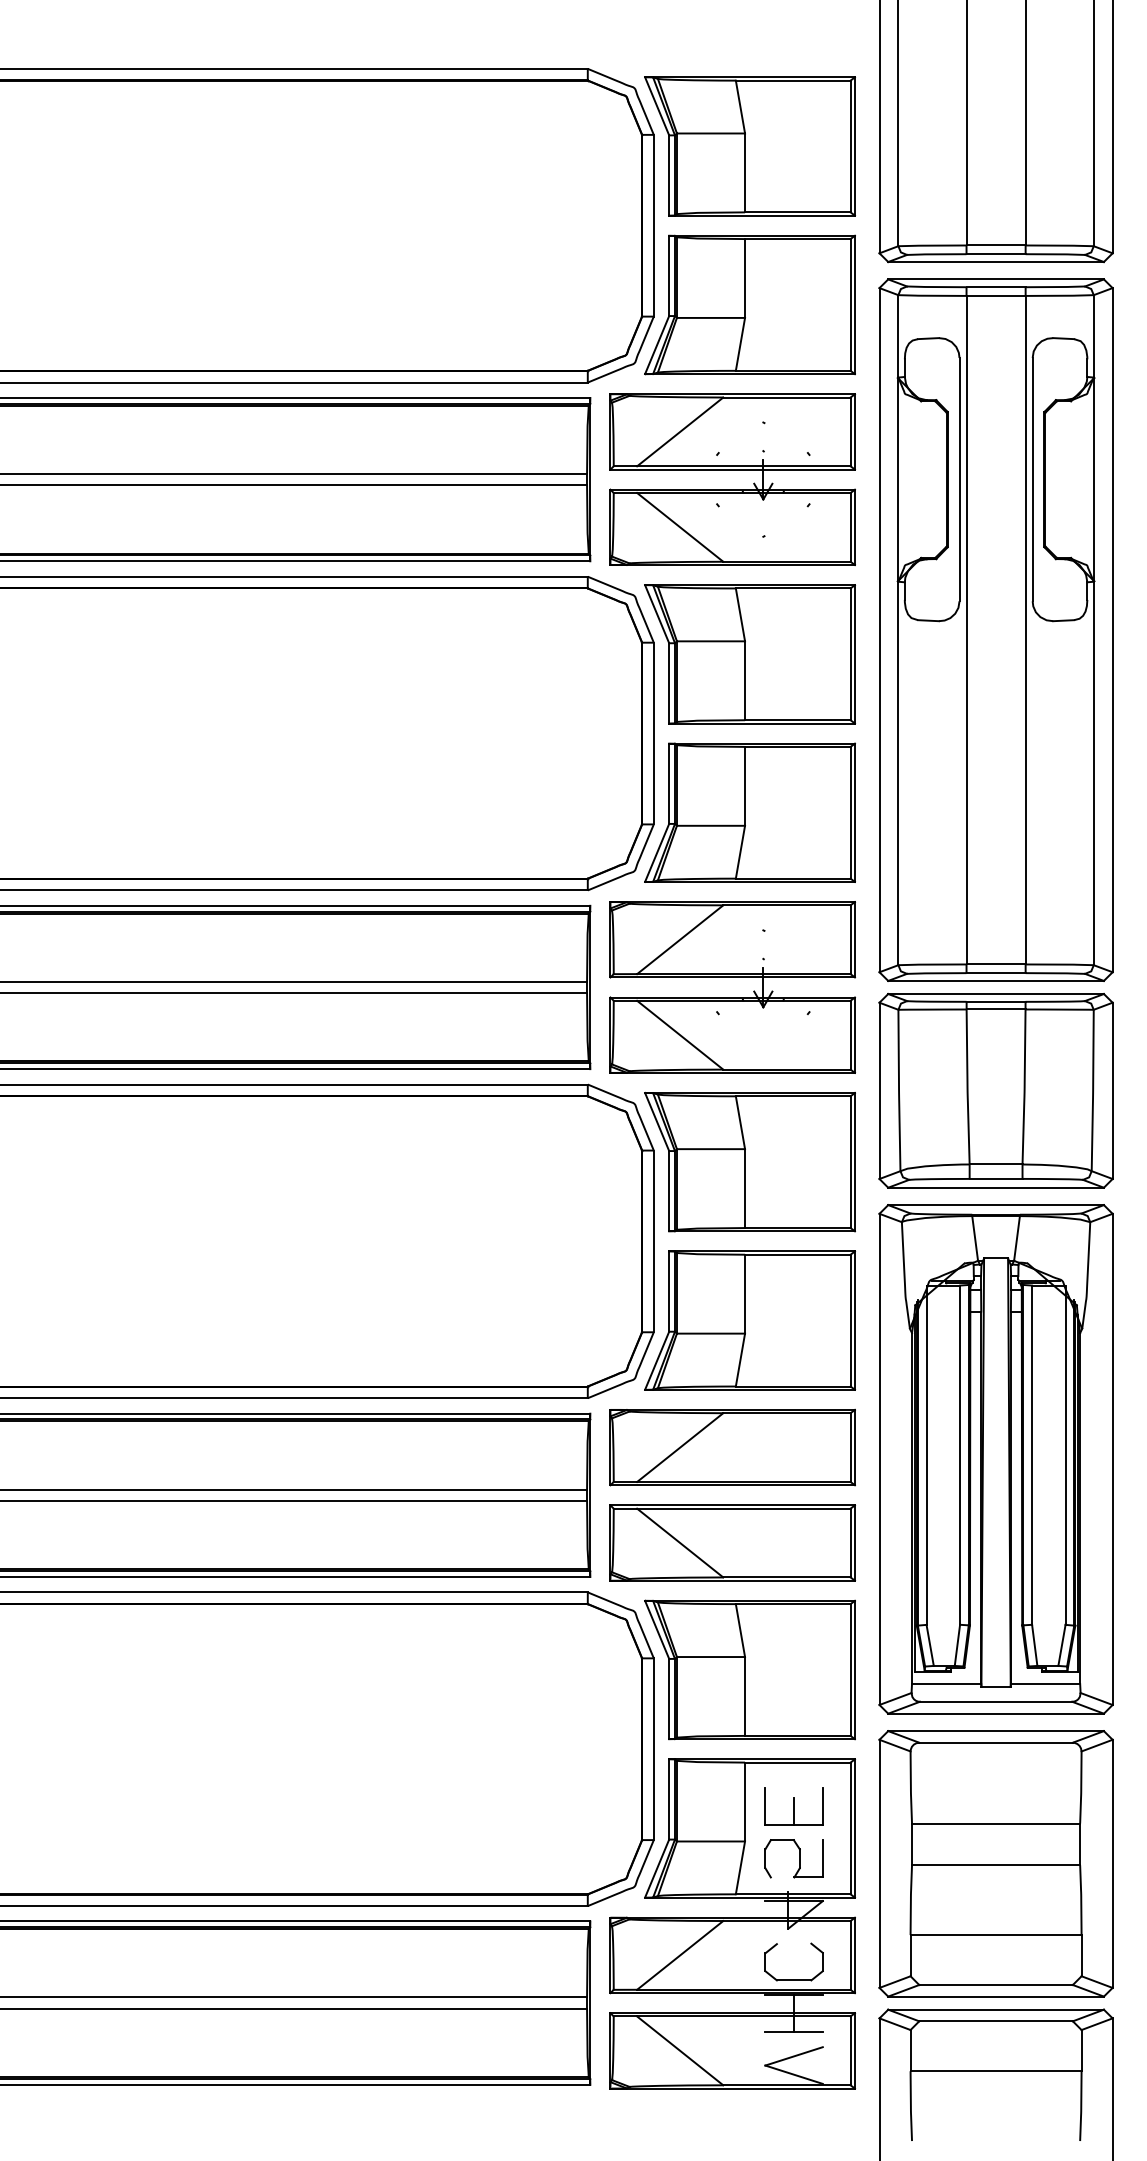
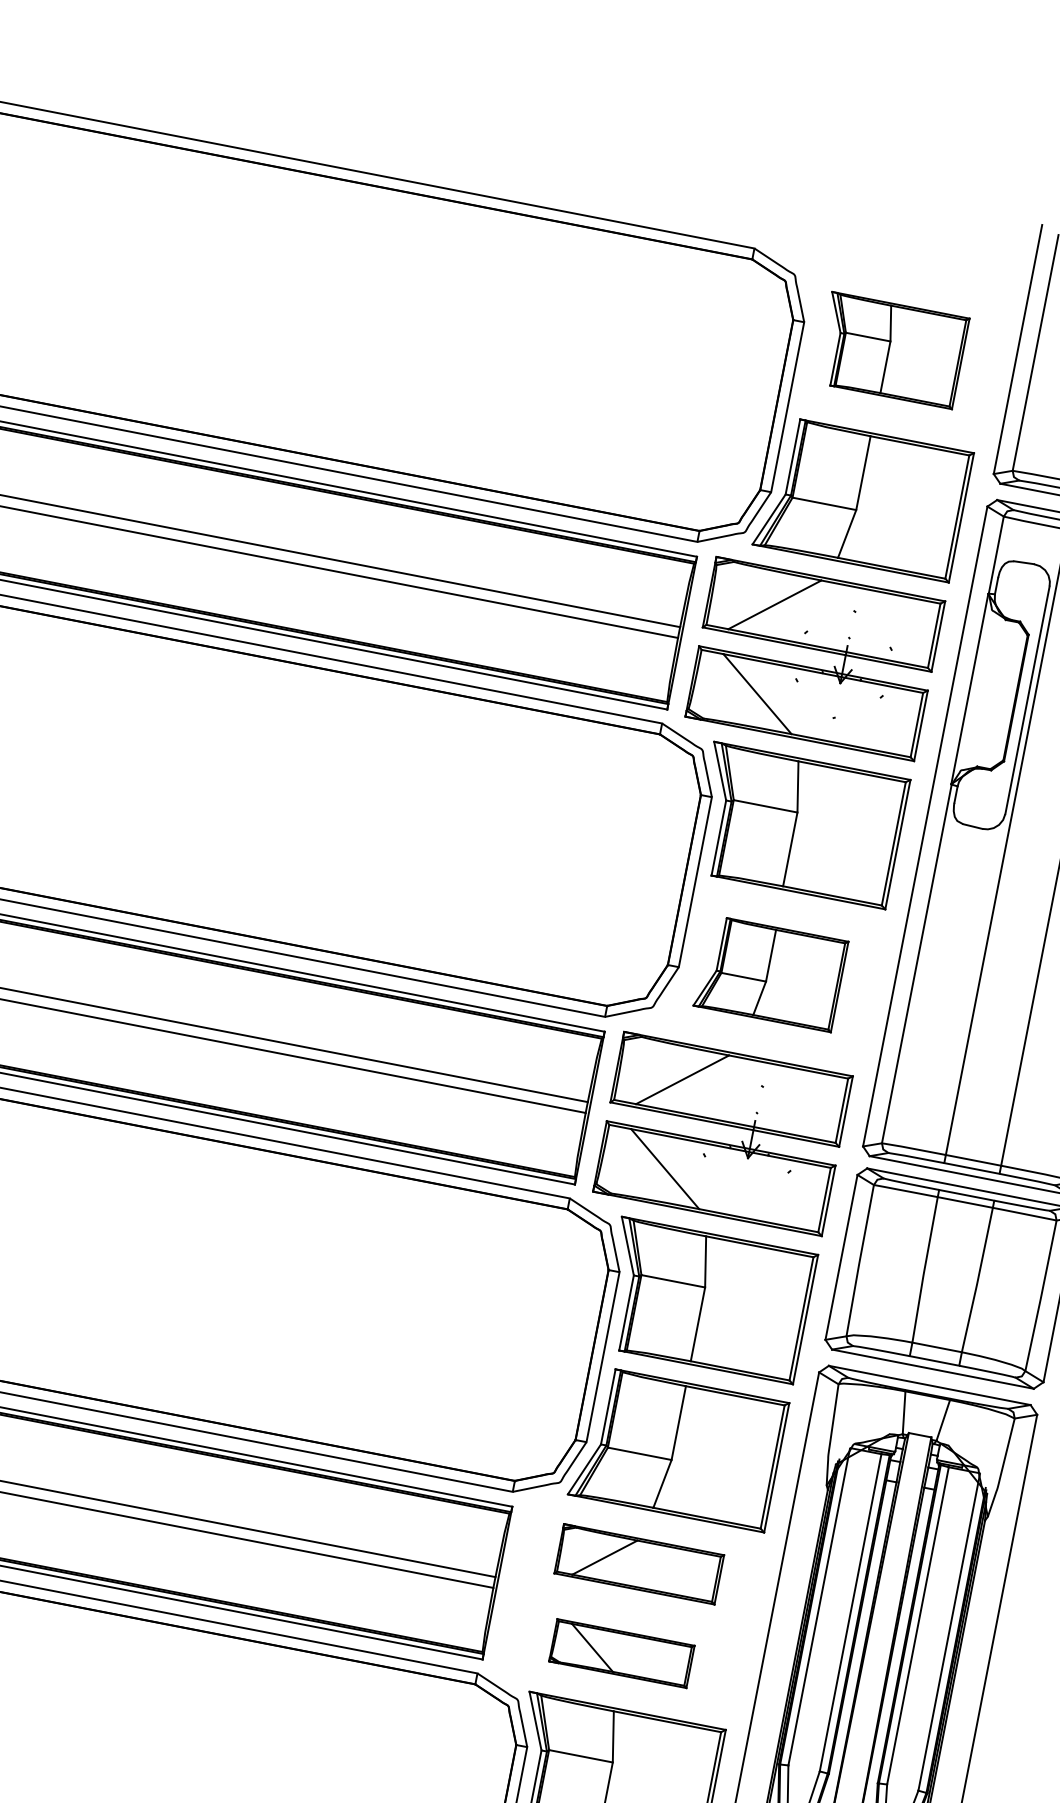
part: (749, 146) -> (891, 350), size x0.7
part: (749, 812) -> (770, 973), size x0.7
part: (732, 1447) -> (639, 1564), size x0.7
part: (732, 1542) -> (621, 1653), size x0.6

